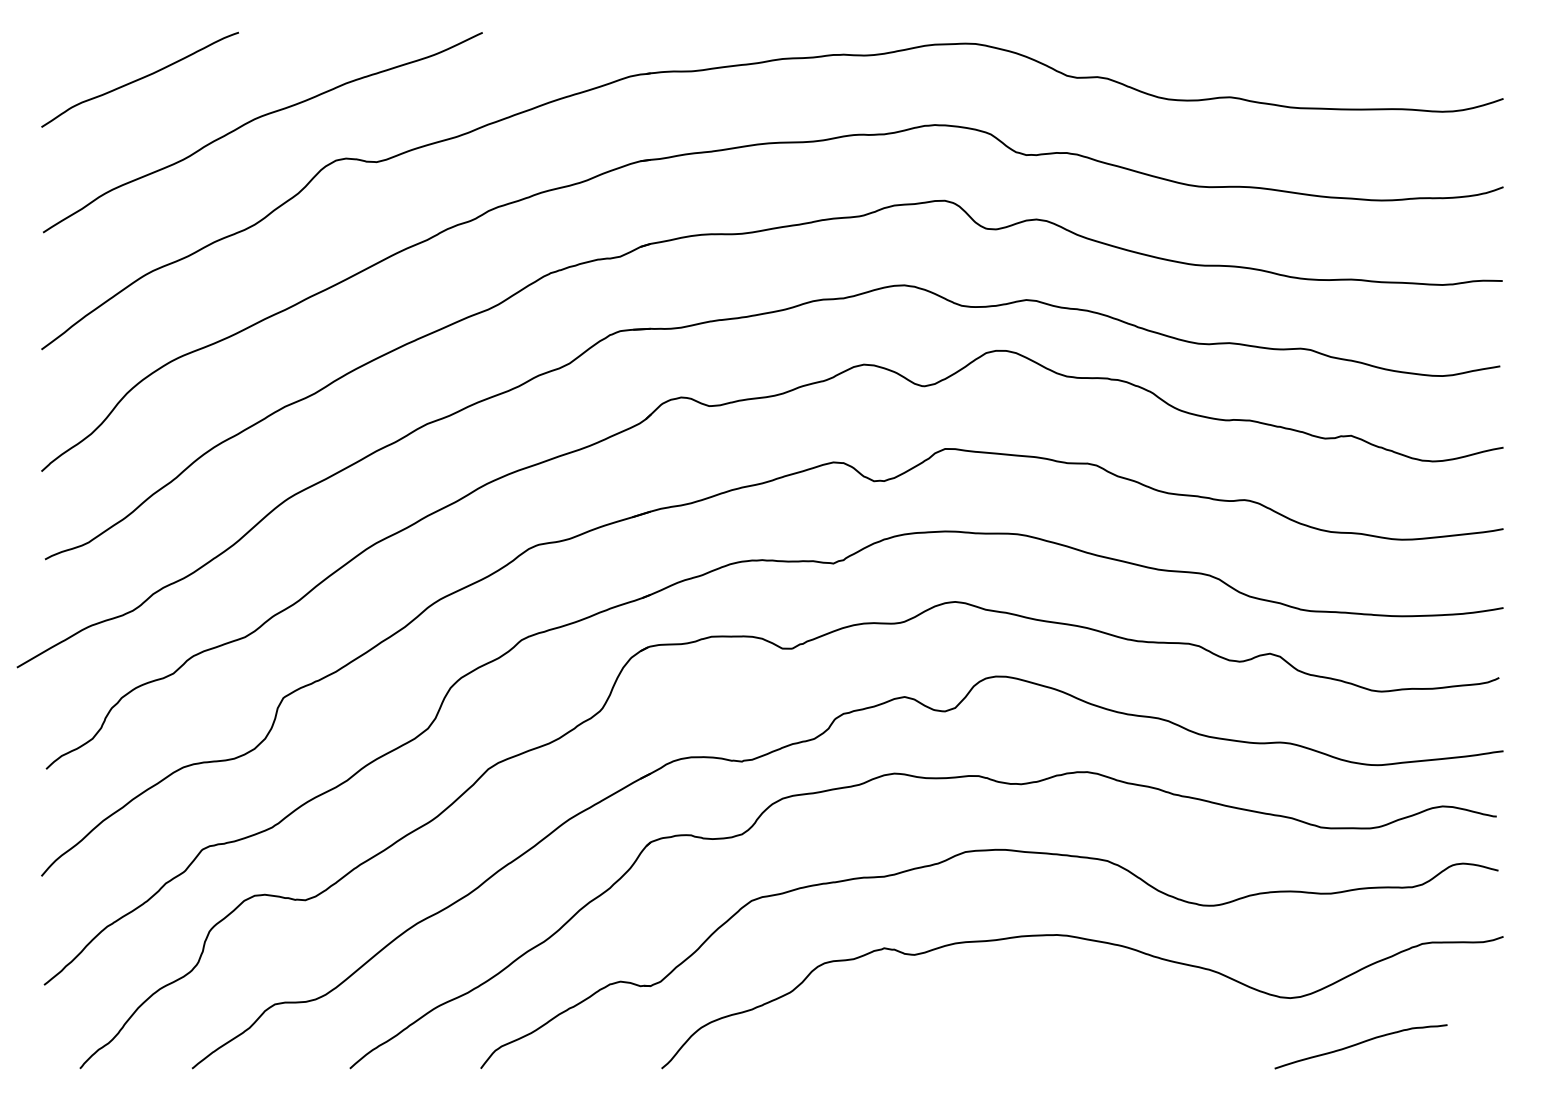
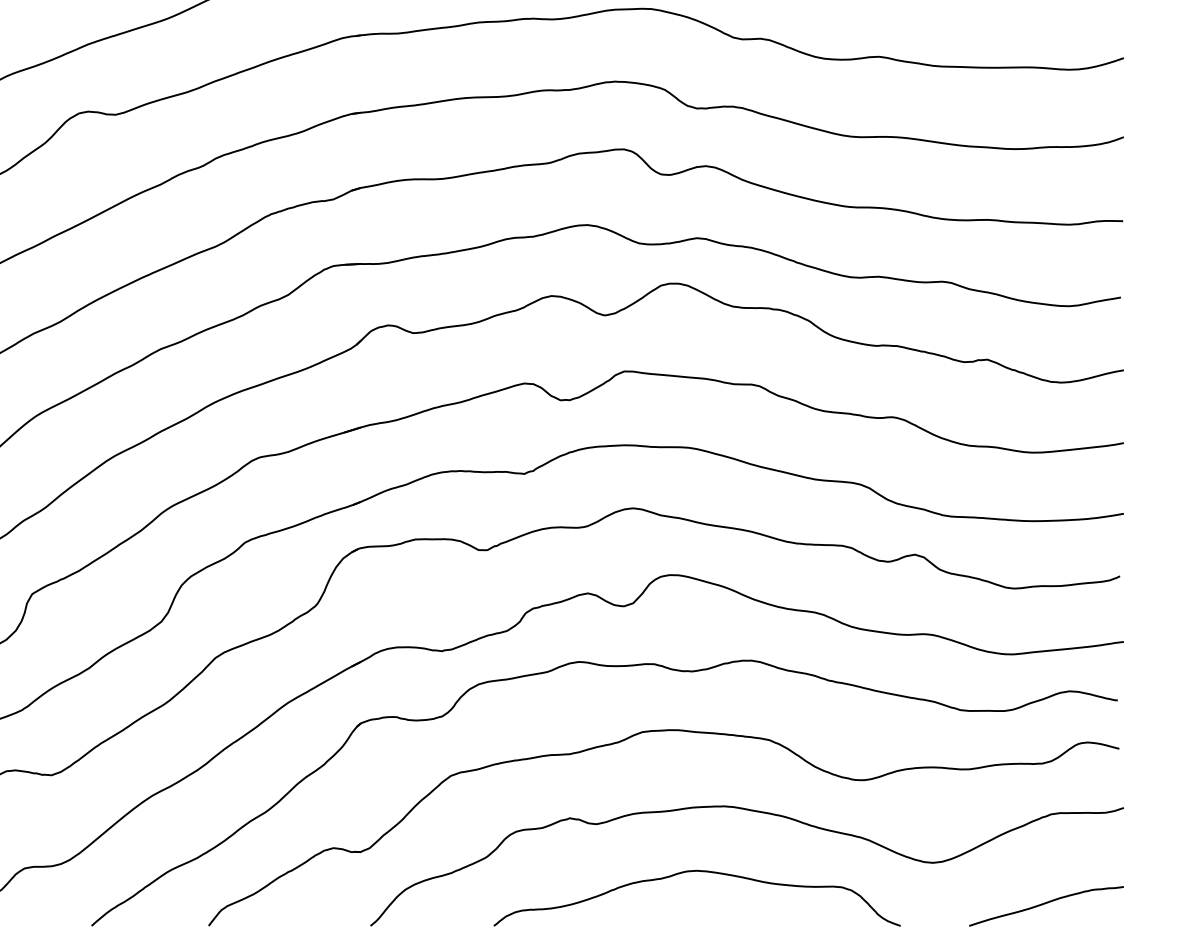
curve: (1023, 1008) -> (694, 872), added
curve: (1359, 1044) -> (1045, 904), moved

